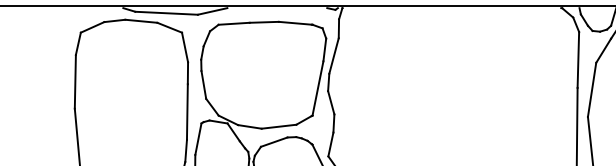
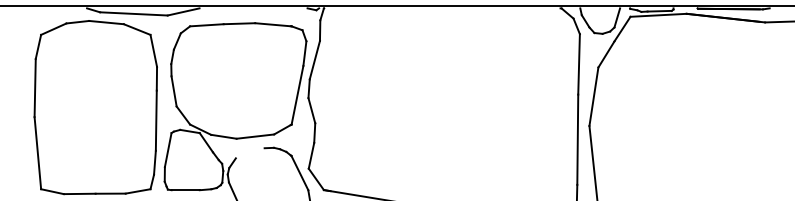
line: (273, 142) -> (249, 153), removed

